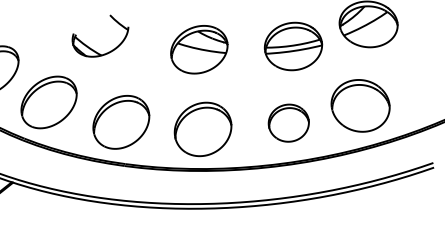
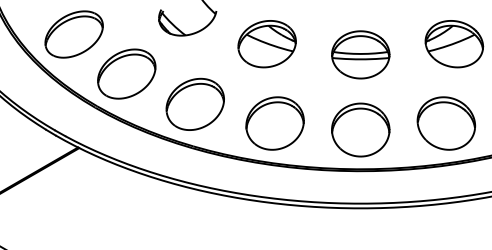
part: (293, 46) -> (360, 54), moved
part: (198, 50) -> (266, 44), moved
part: (360, 105) -> (446, 123), moved
part: (288, 122) -> (360, 129), size x1.43

